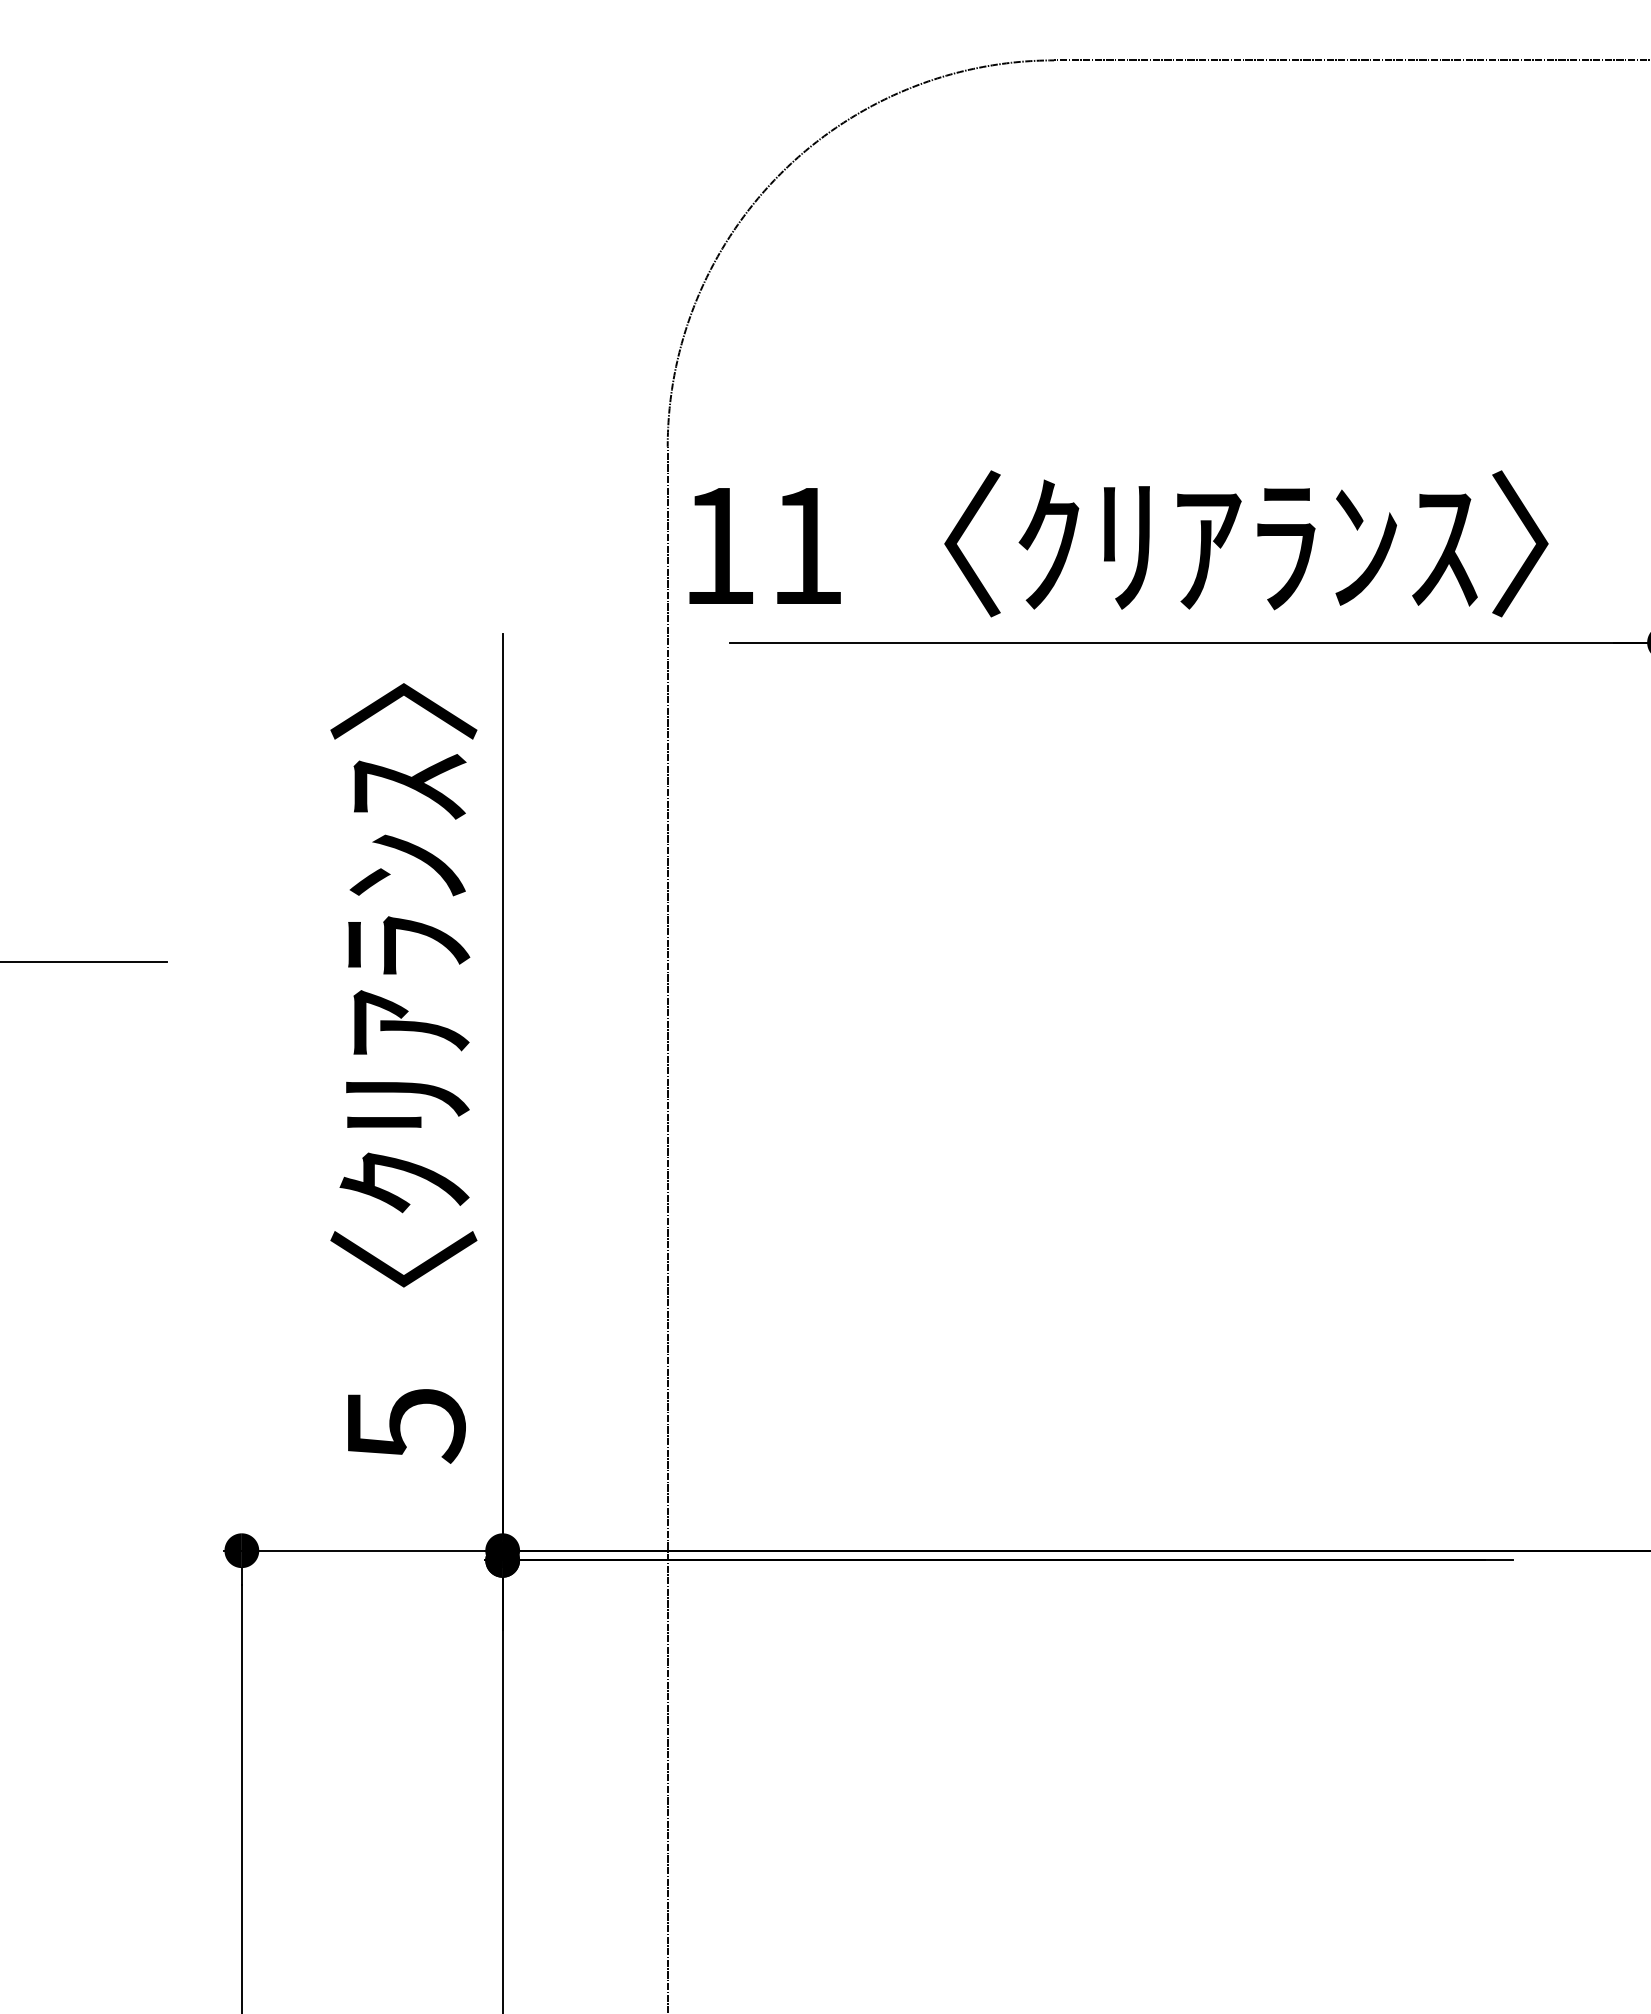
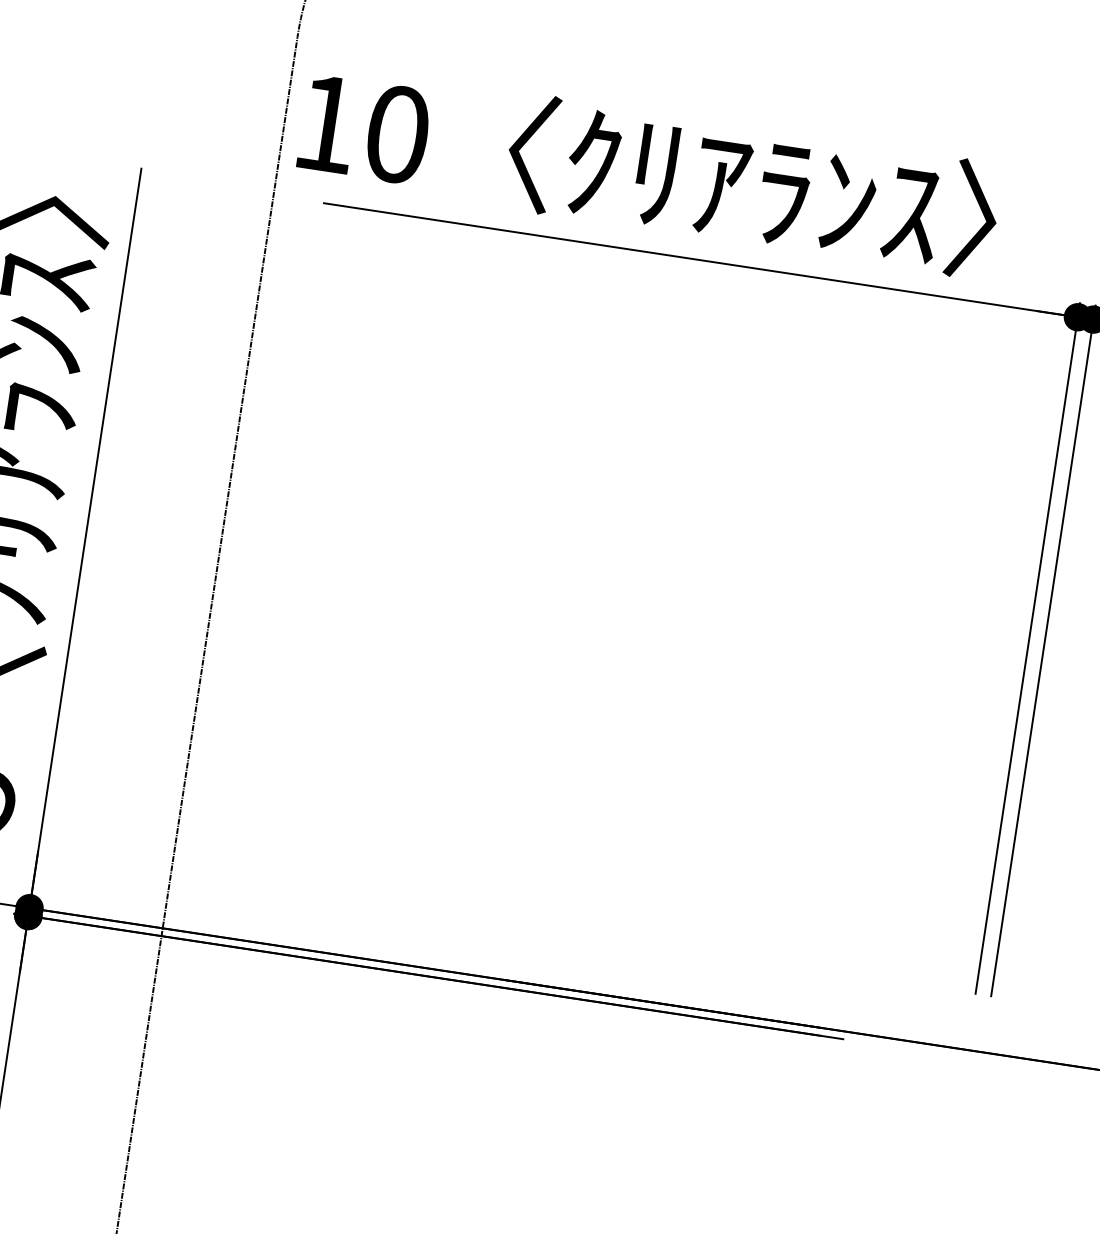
text: (807, 545) -> (398, 134), 11 -> 10

